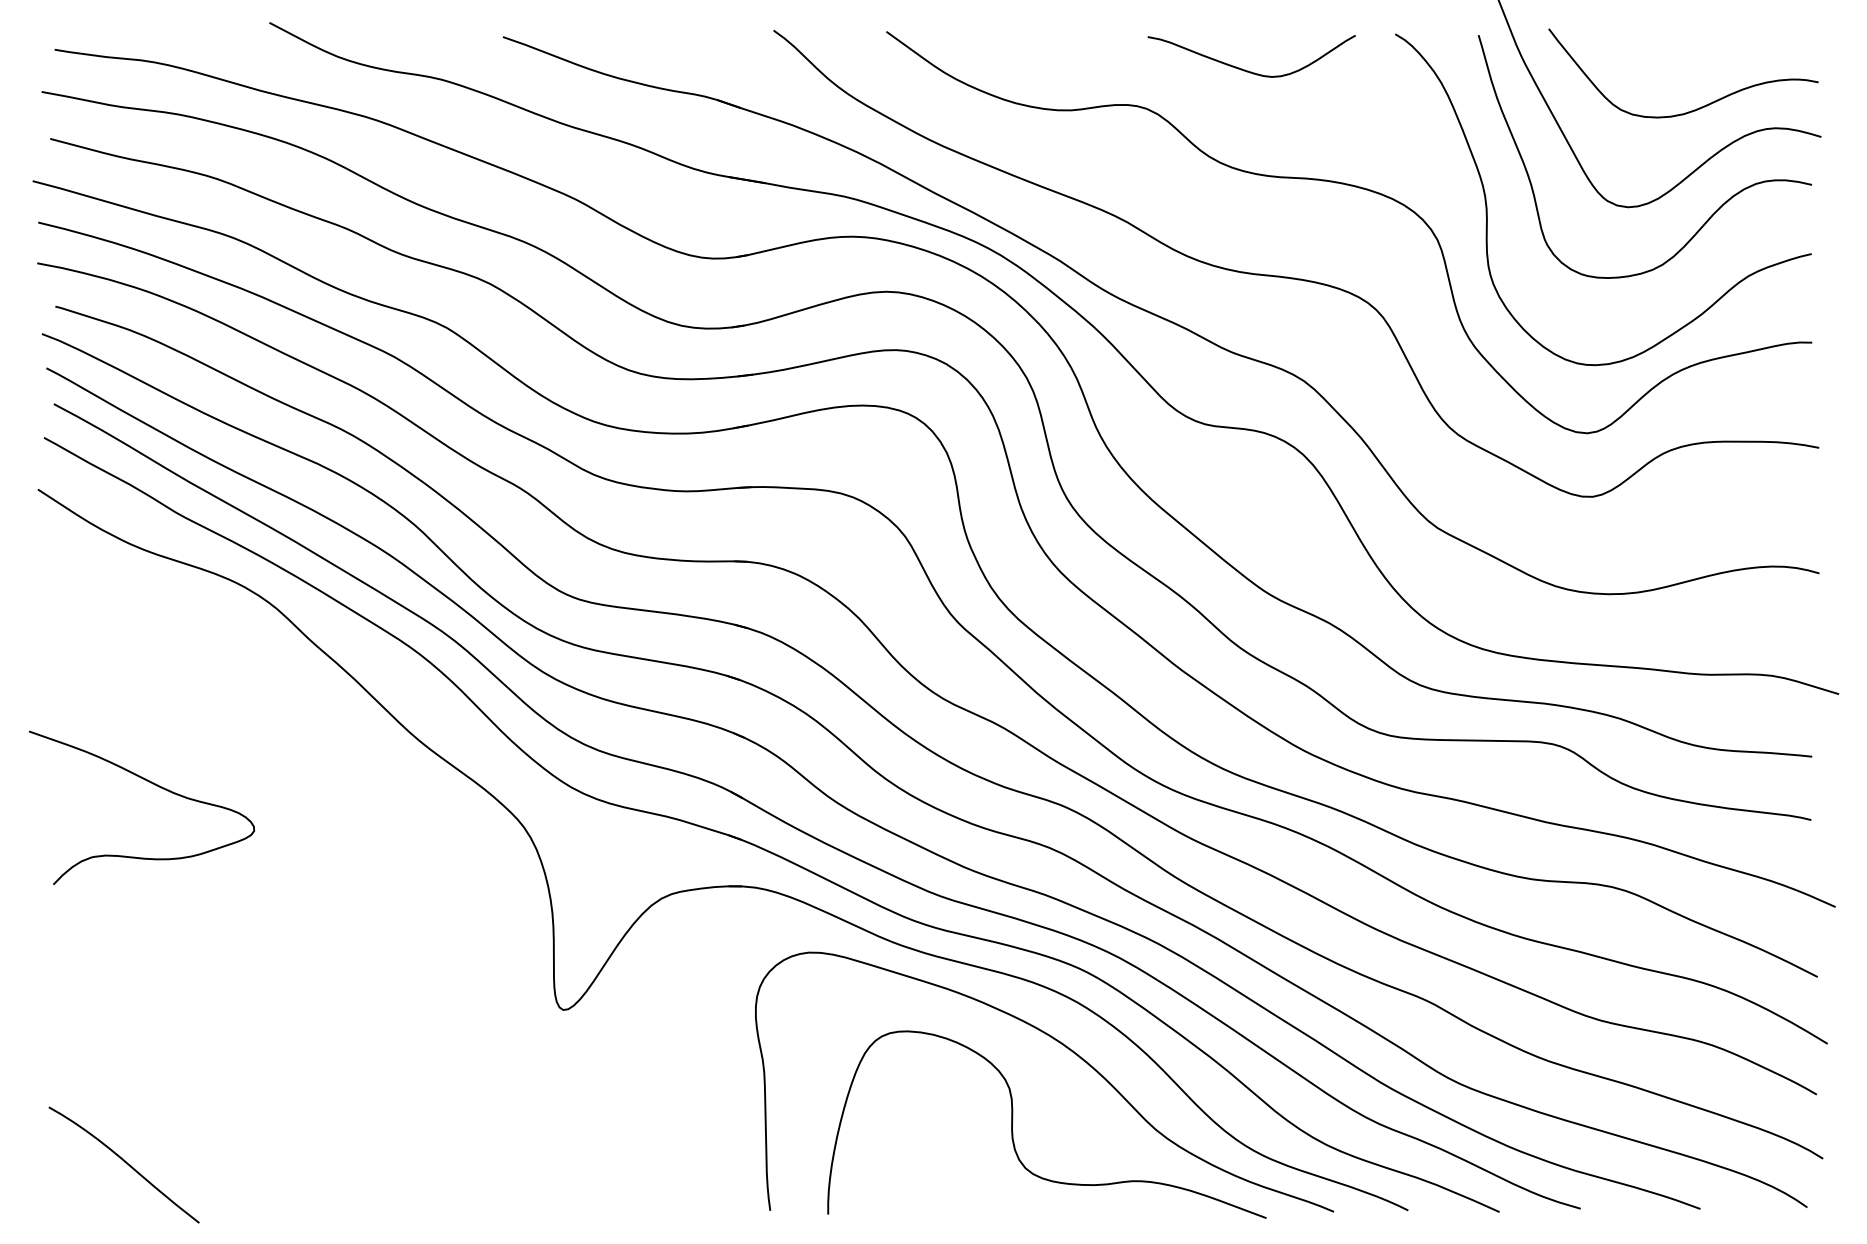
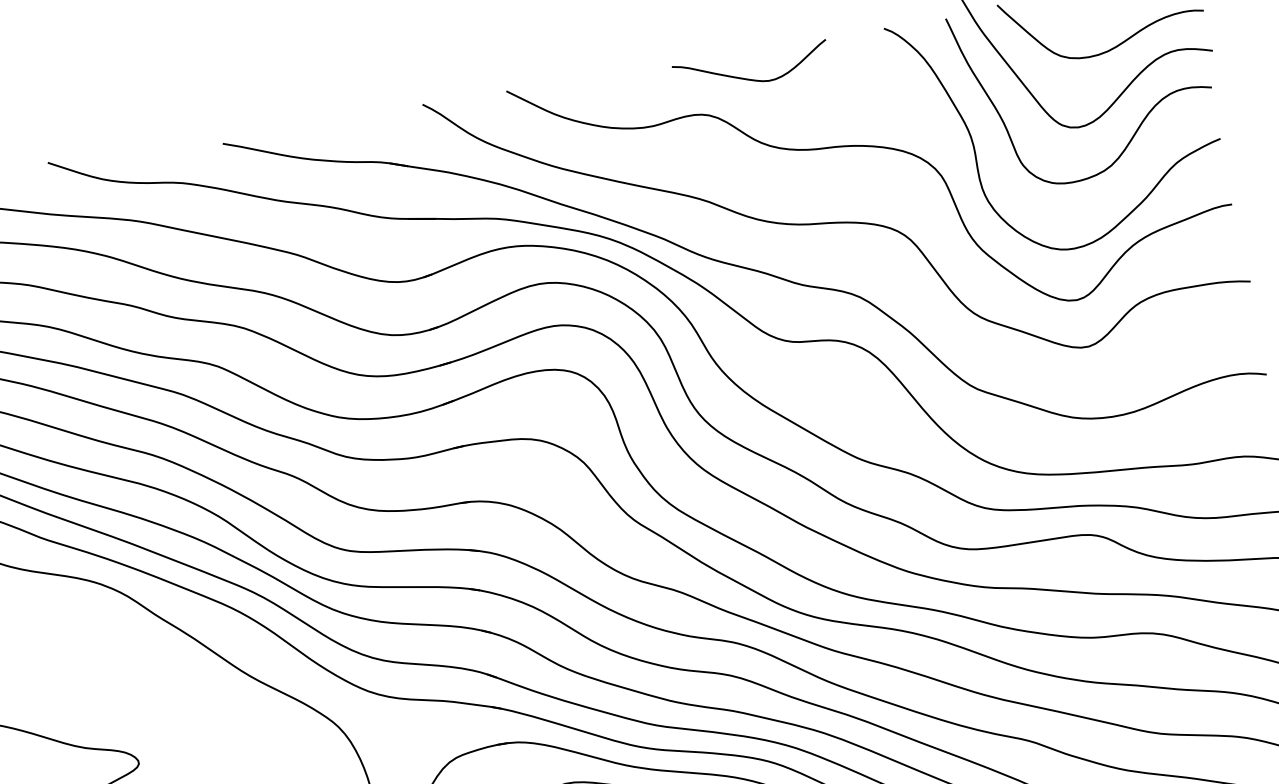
curve: (1245, 69) -> (748, 78), moved

